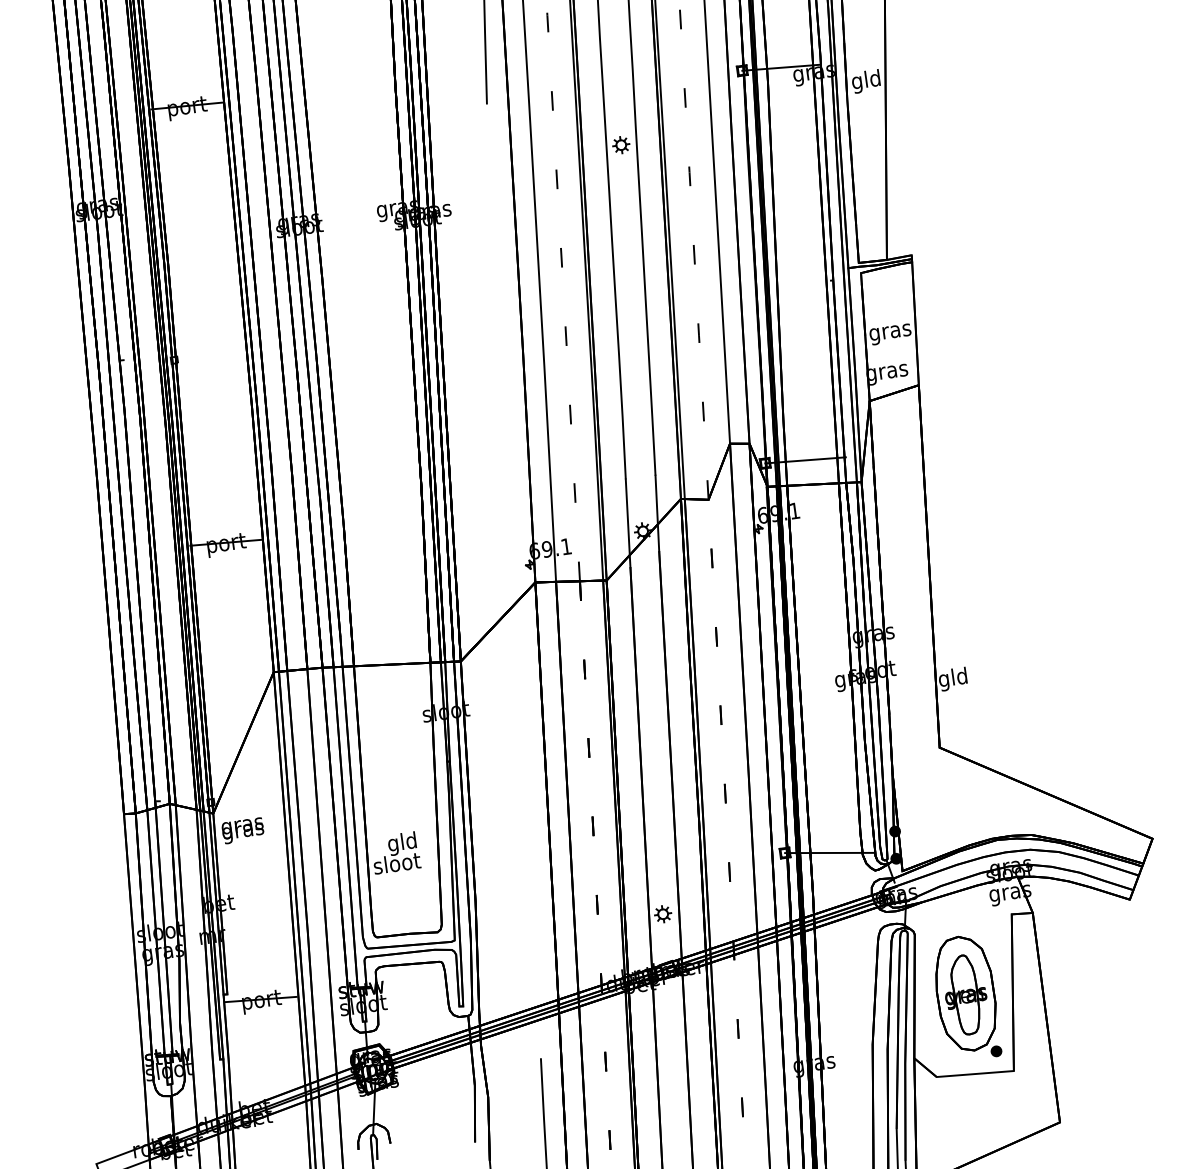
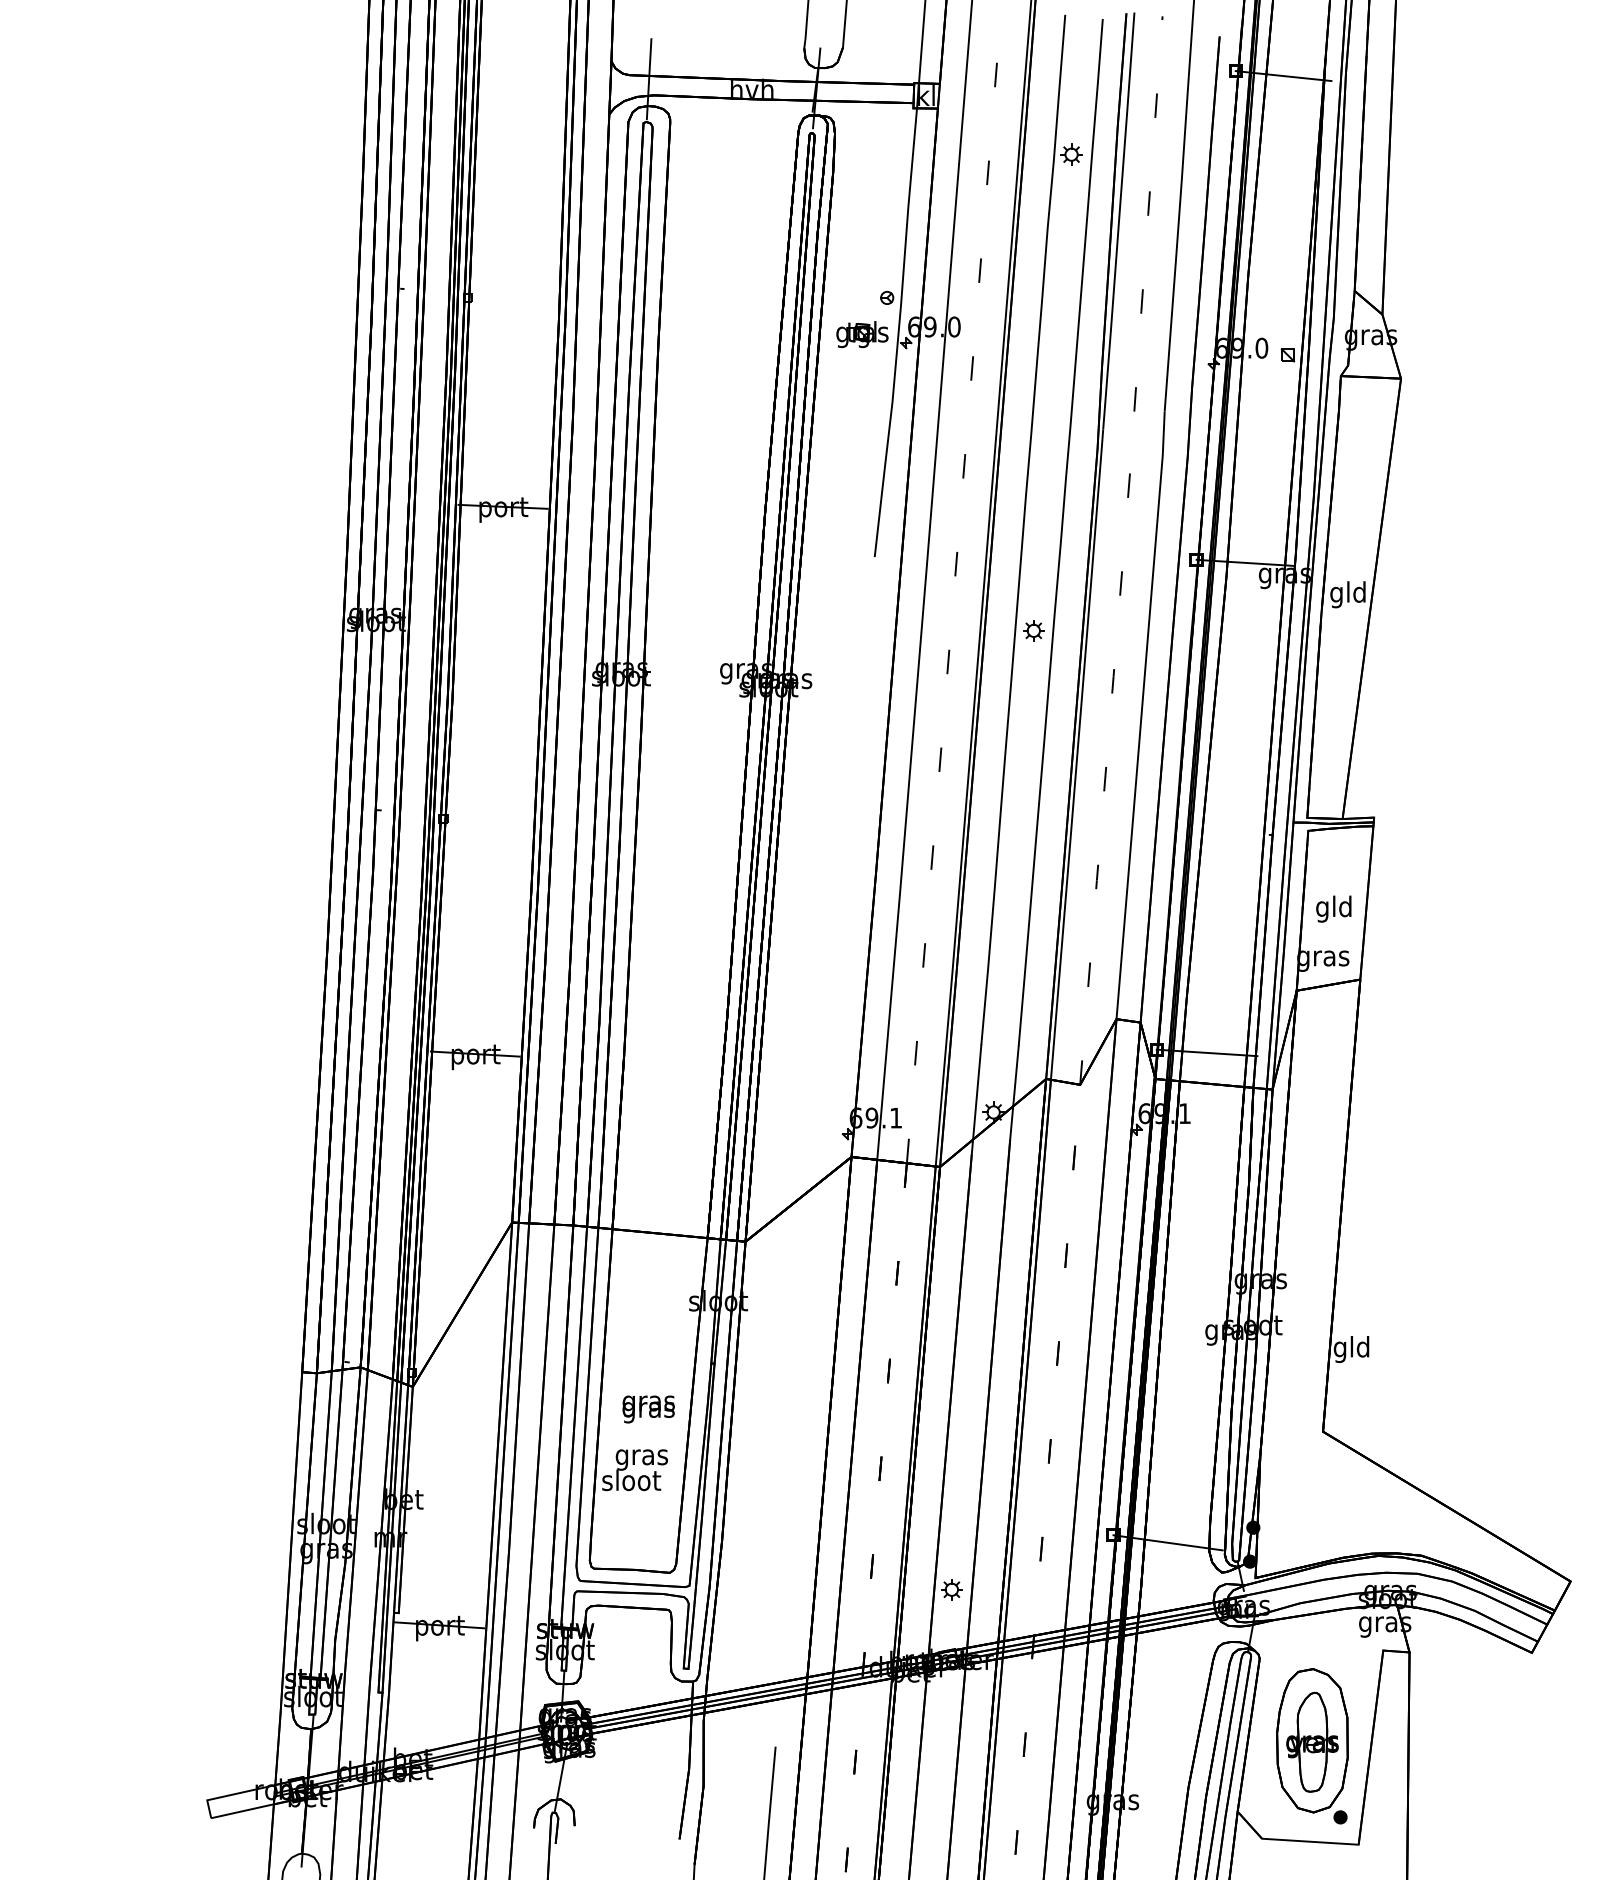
text: (890, 331) -> (1334, 908), gras -> gld
text: (242, 830) -> (648, 1409), moved
text: (402, 843) -> (641, 1456), gld -> gras

